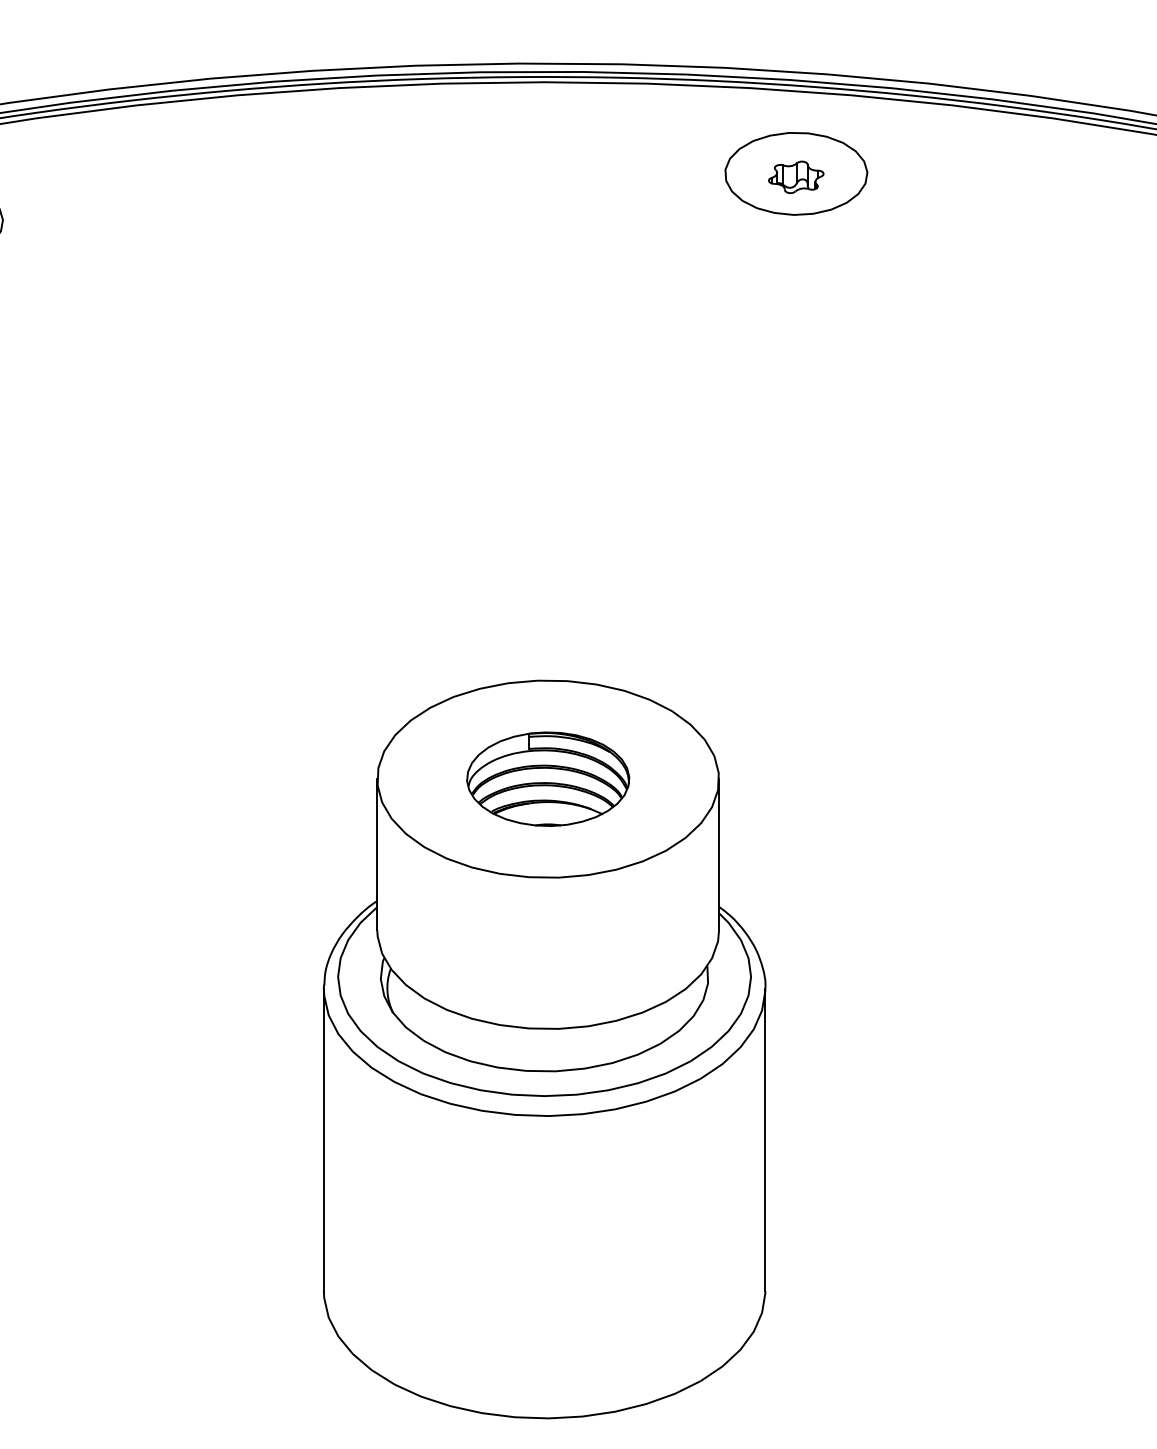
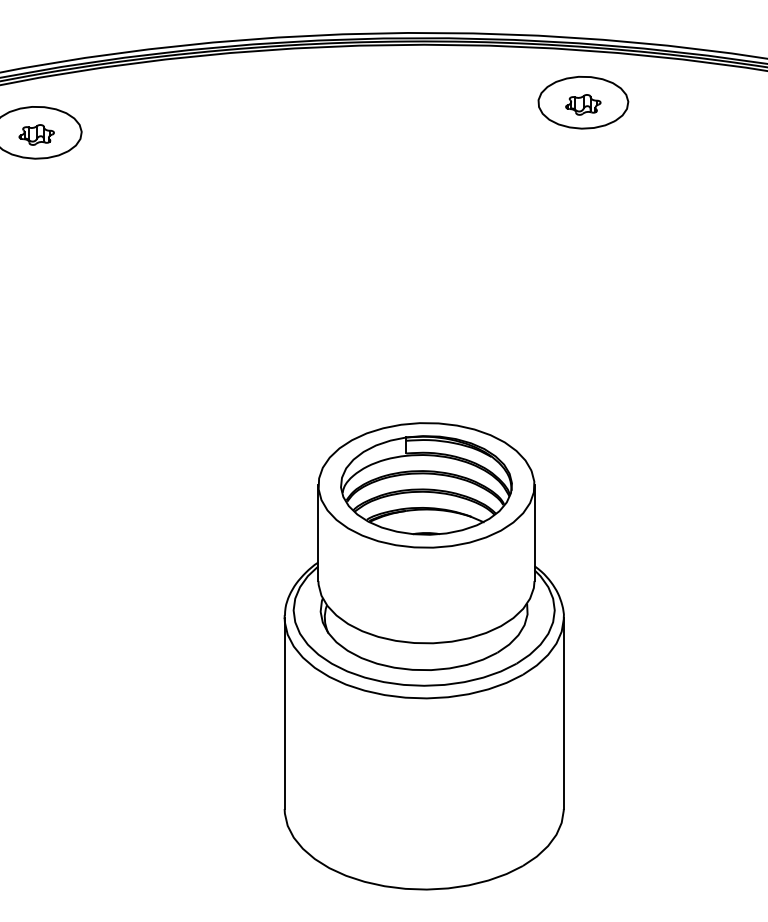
part: (548, 779) -> (426, 485), size x1.67

